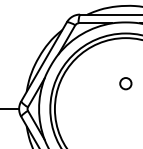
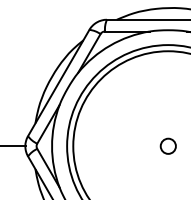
circle: (125, 83) -> (167, 145), moved

